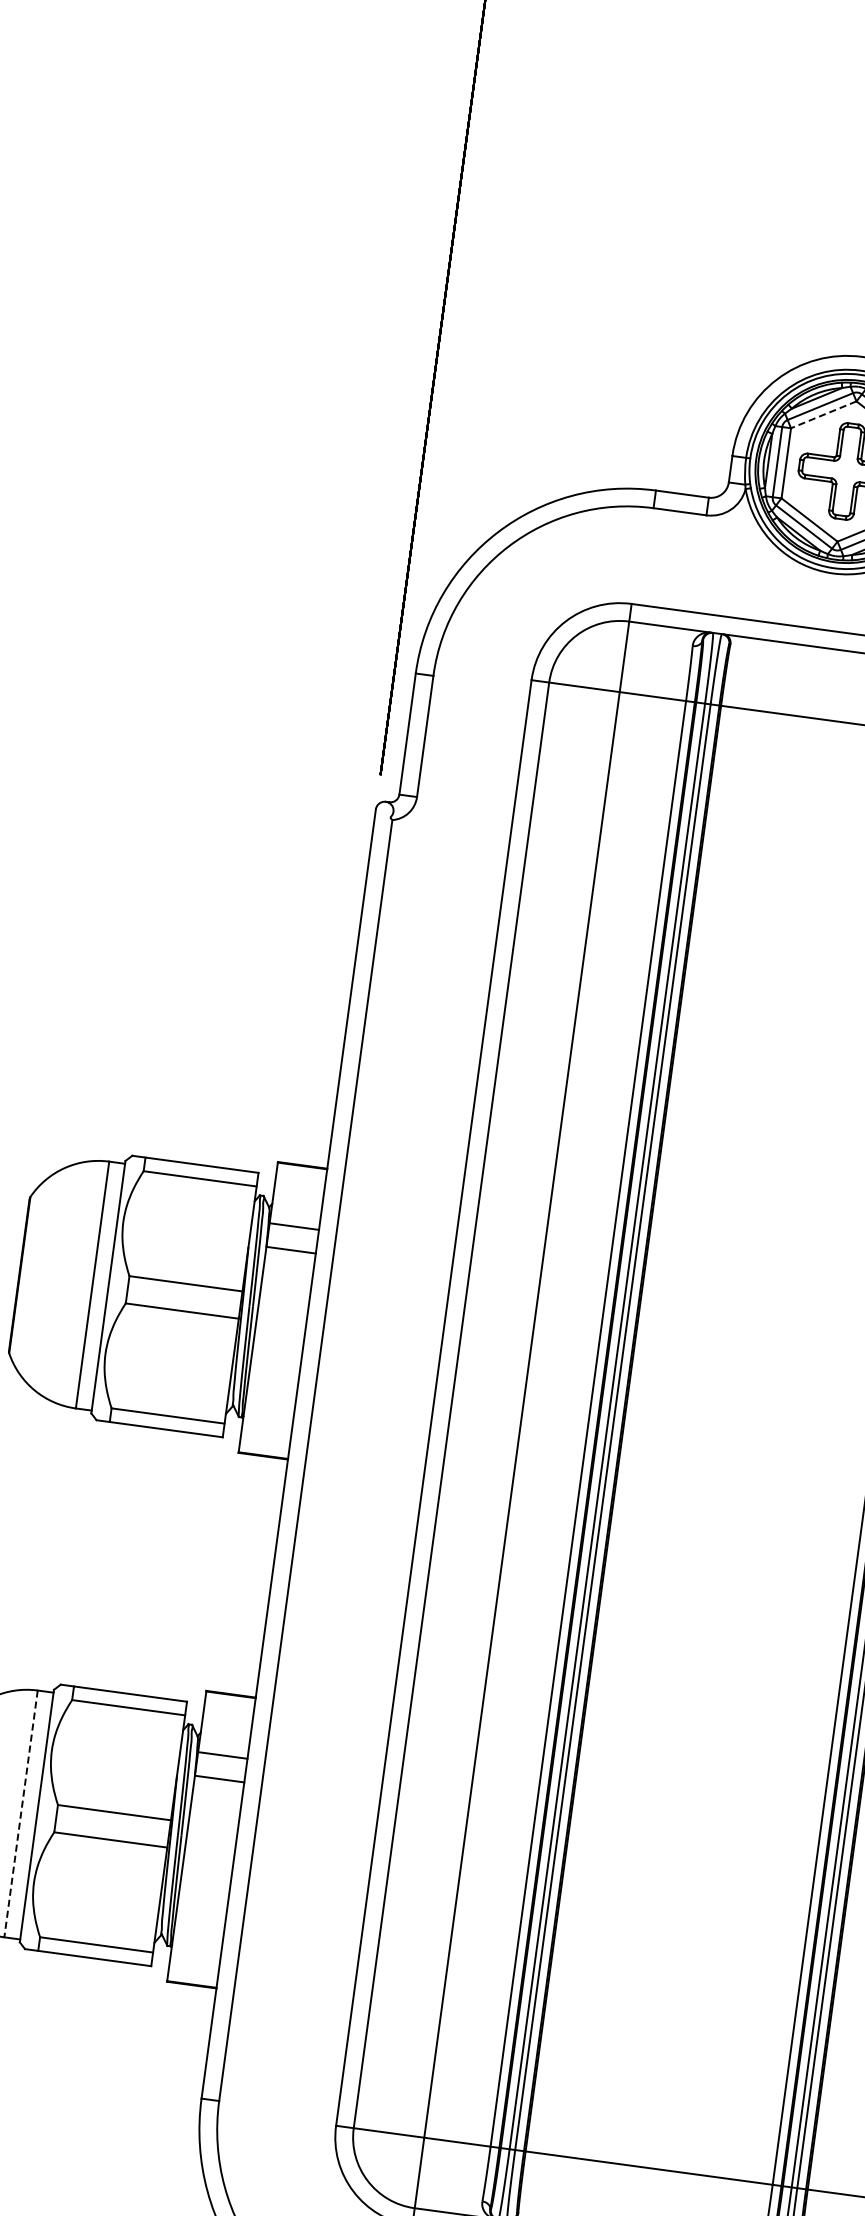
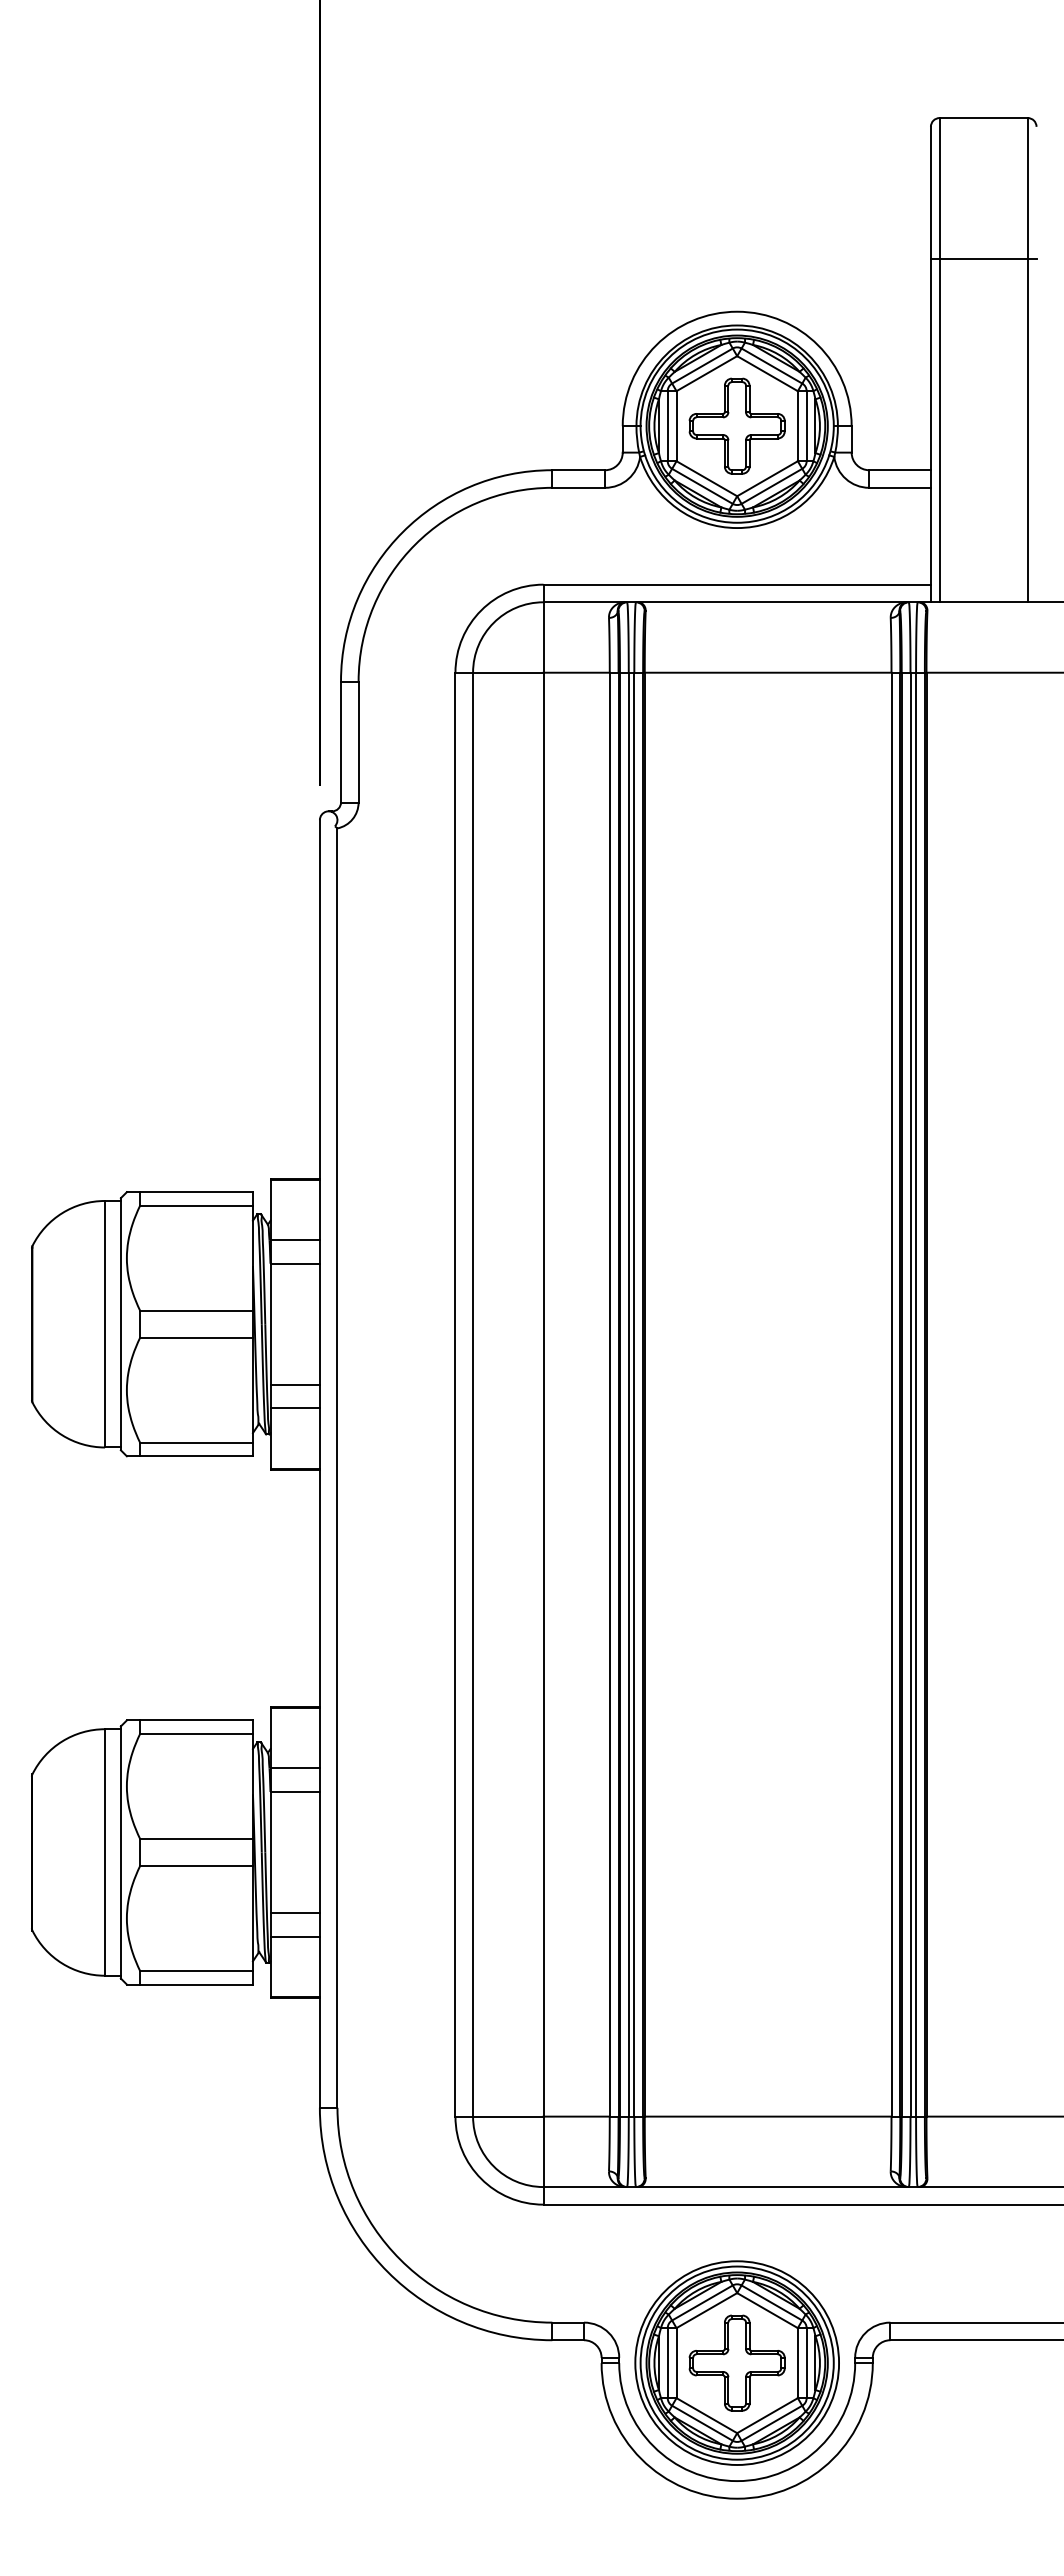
line: (823, 414) -> (706, 373), dashed -> solid
line: (274, 1371) -> (294, 1384), added
line: (270, 1395) -> (294, 1408), added
line: (21, 1814) -> (105, 1852), dashed -> solid
line: (202, 1900) -> (294, 1913), added
line: (199, 1923) -> (294, 1936), added

